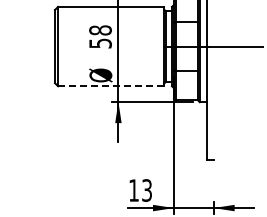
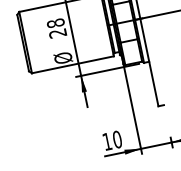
text: (100, 43) -> (57, 33), 58 -> 28
line: (111, 86) -> (73, 64), dashed -> solid
text: (147, 190) -> (117, 139), 13 -> 10

